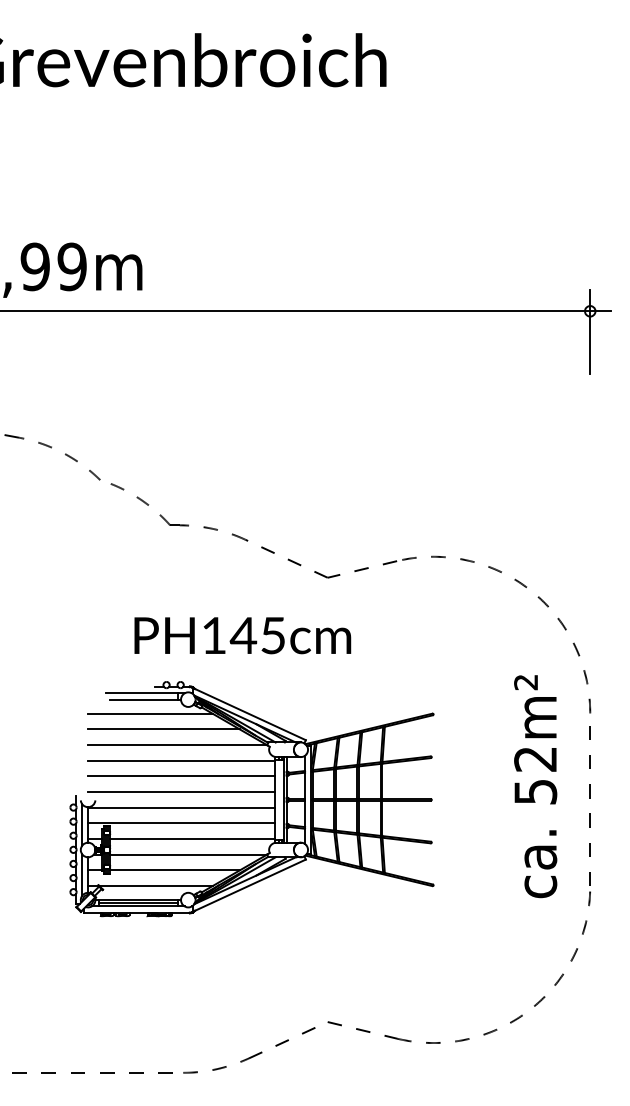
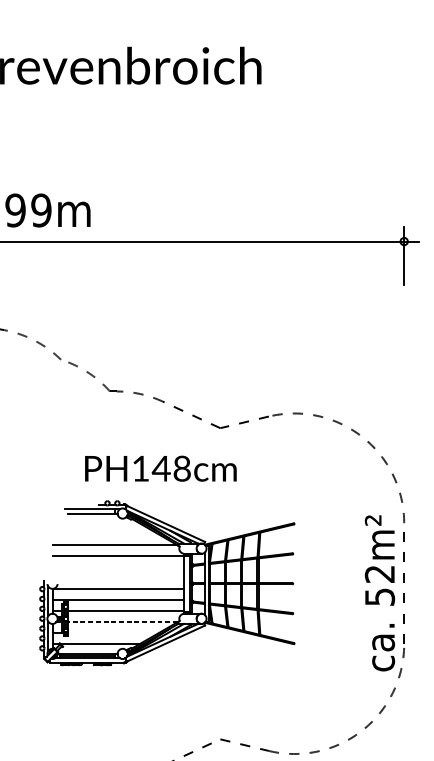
text: (273, 635) -> (182, 468), PH145cm -> PH148cm
line: (150, 713) -> (96, 523), removed
line: (163, 729) -> (105, 534), removed
line: (181, 776) -> (117, 567), removed
text: (535, 786) -> (379, 593), moved
line: (181, 792) -> (117, 578), removed
line: (188, 854) -> (122, 621), solid -> dashed
line: (174, 870) -> (113, 633), removed

